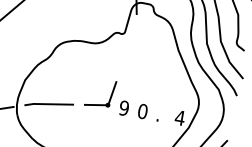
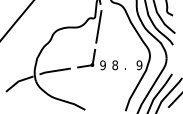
line: (127, 47) -> (98, 26), added
text: (143, 110) -> (115, 64), 0 -> 8
text: (179, 118) -> (139, 65), 4 -> 9

